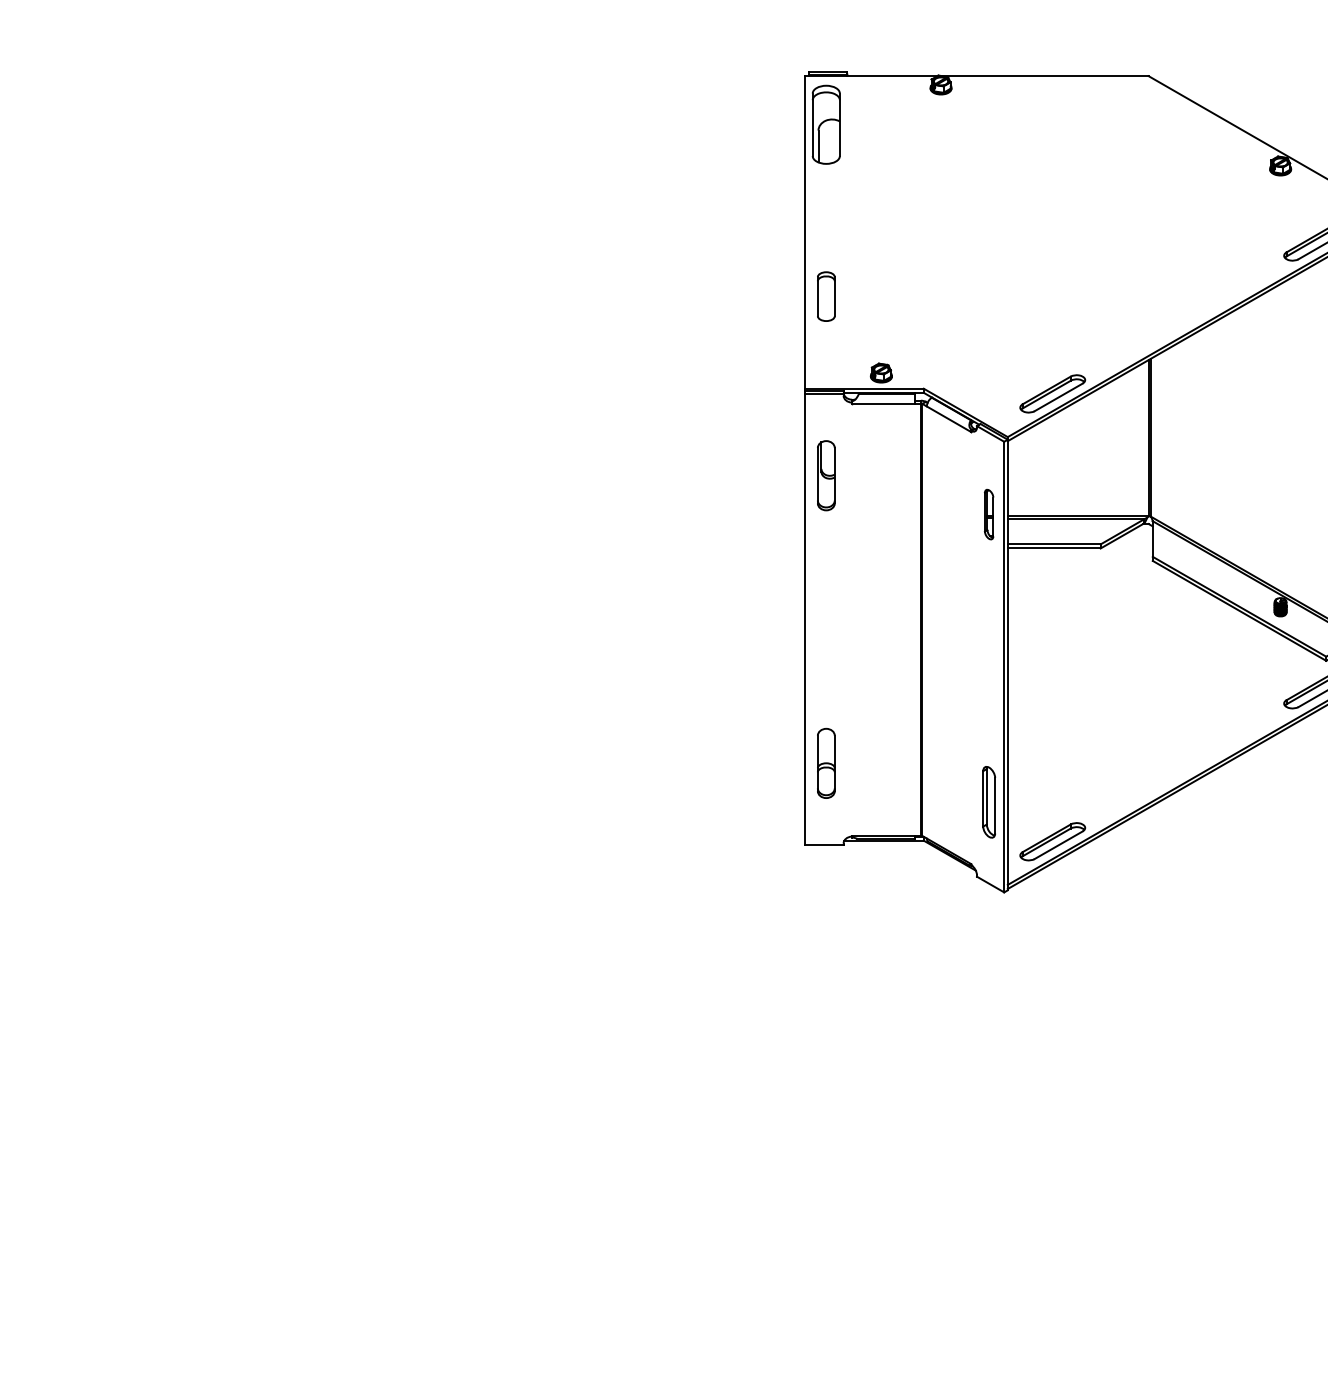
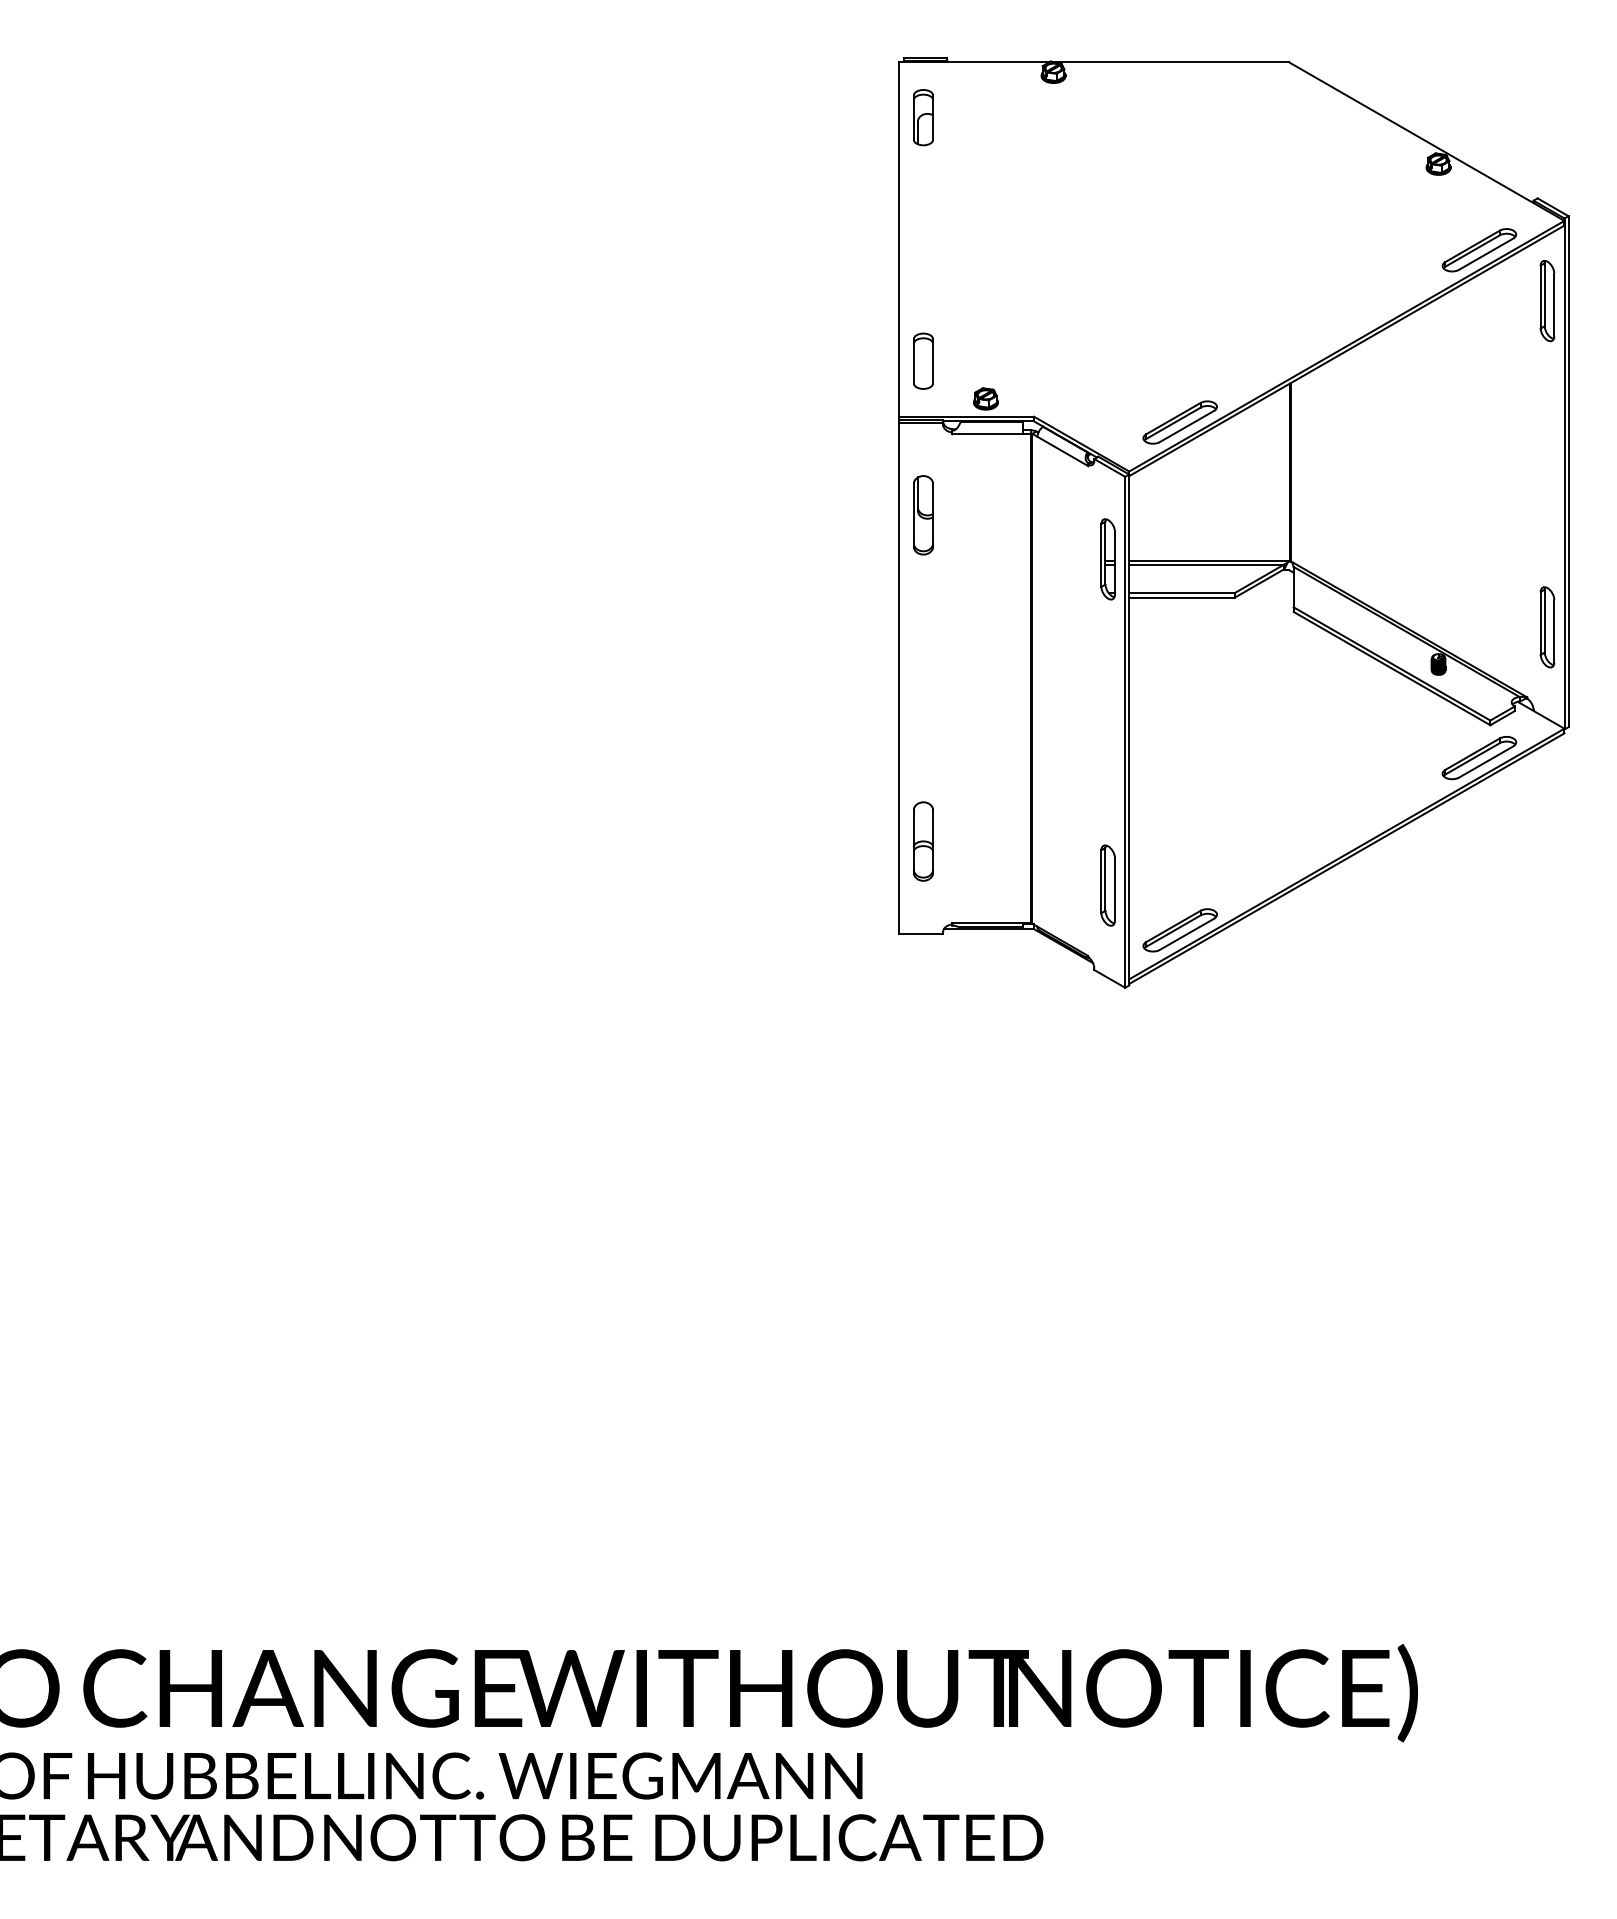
part: (826, 124) -> (923, 117), size x0.62
part: (826, 295) -> (923, 360), moved
part: (988, 514) -> (1107, 559), size x1.43

